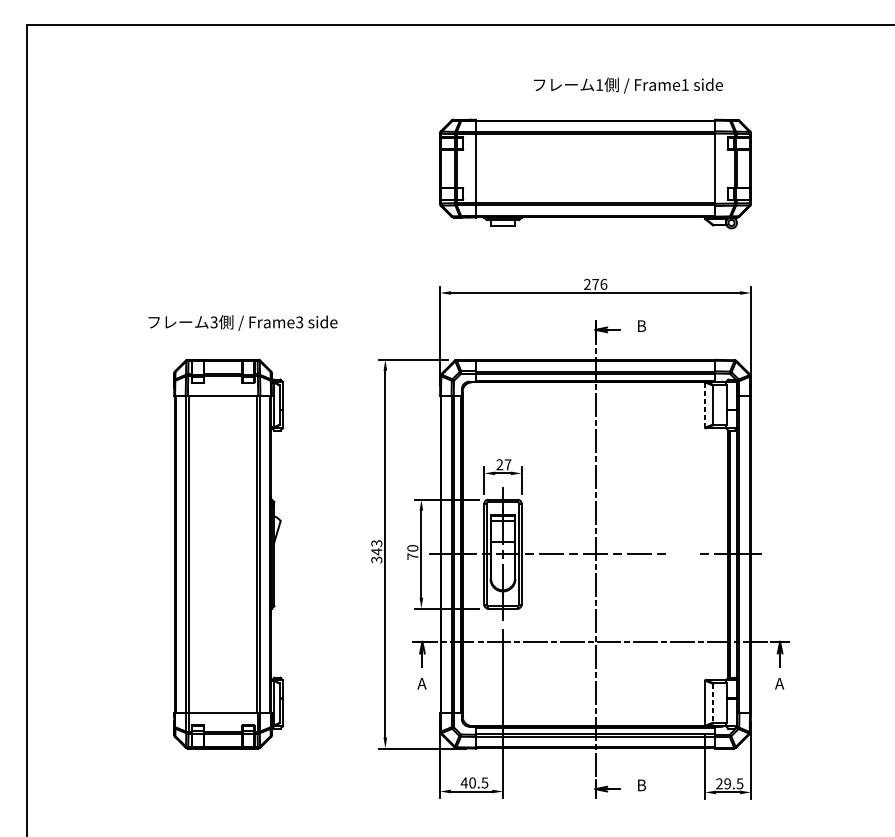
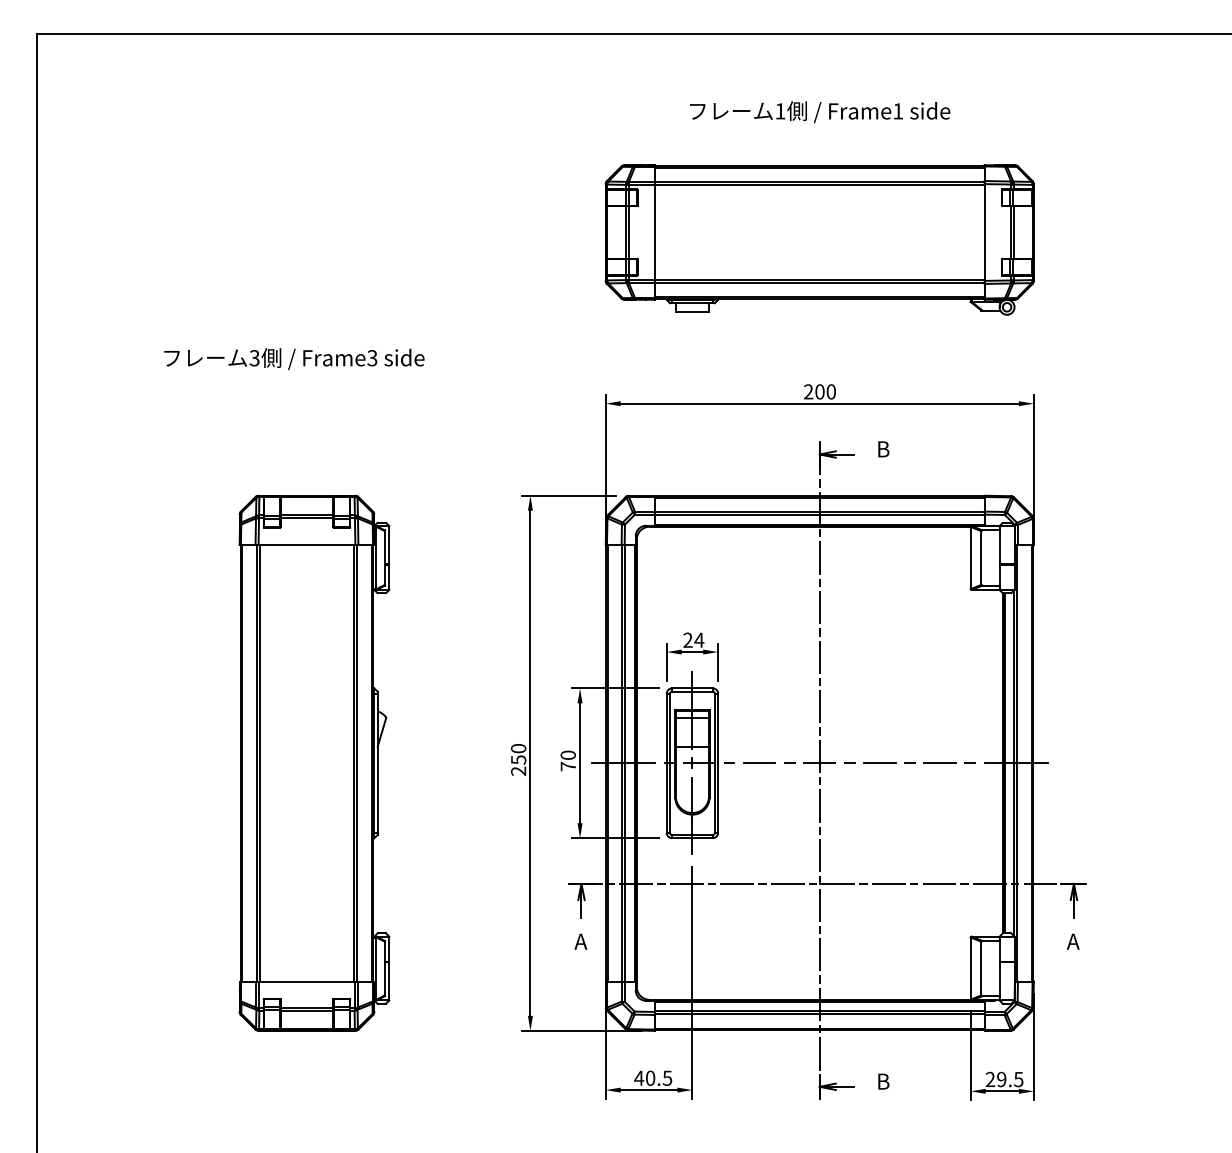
text: (628, 85) -> (820, 112), moved
text: (599, 284) -> (825, 391), 276 -> 200
text: (243, 323) -> (294, 359), moved
line: (704, 405) -> (970, 558), dashed -> solid
text: (508, 464) -> (699, 639), 27 -> 24
text: (376, 552) -> (518, 760), 343 -> 250
line: (682, 554) -> (939, 763), added
line: (712, 703) -> (981, 968), dashed -> solid

